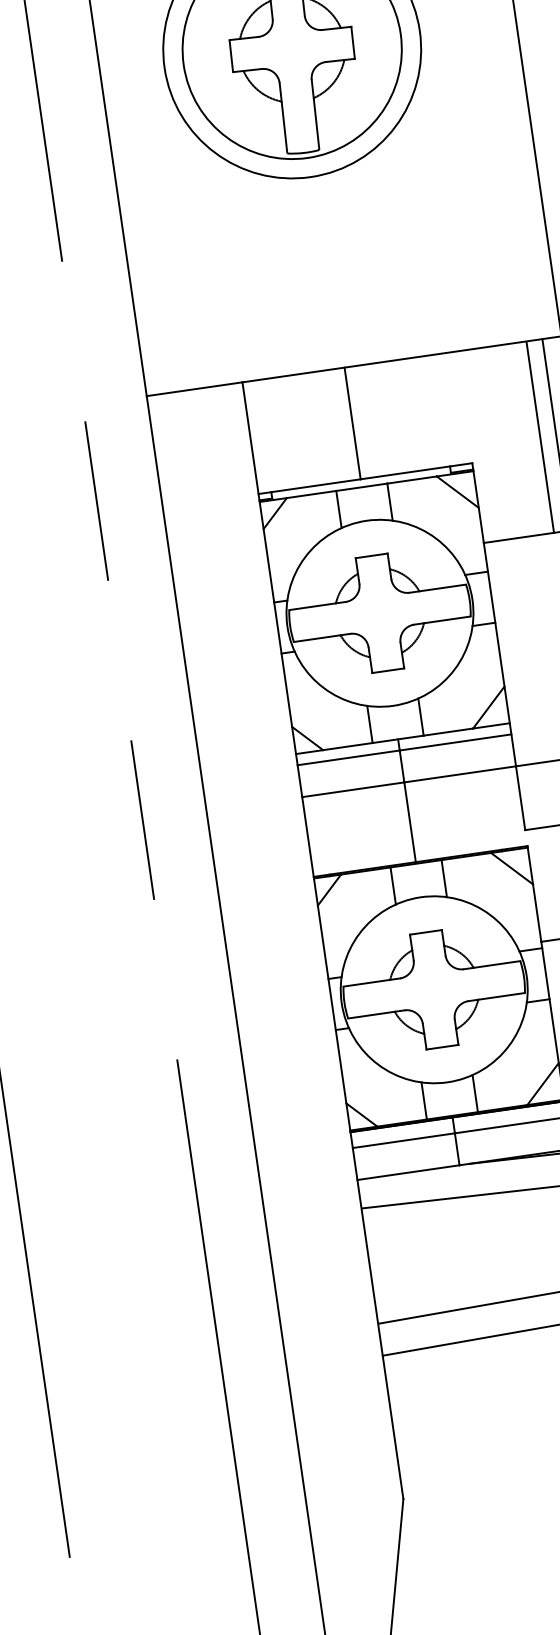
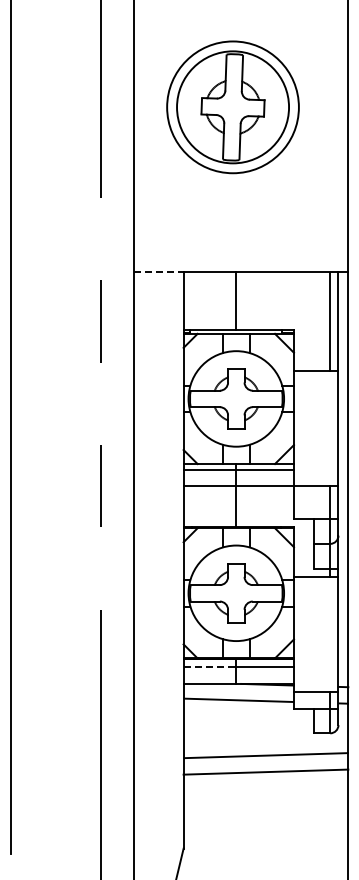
line: (193, 390) -> (158, 272), solid -> dashed
line: (404, 1140) -> (210, 667), solid -> dashed

